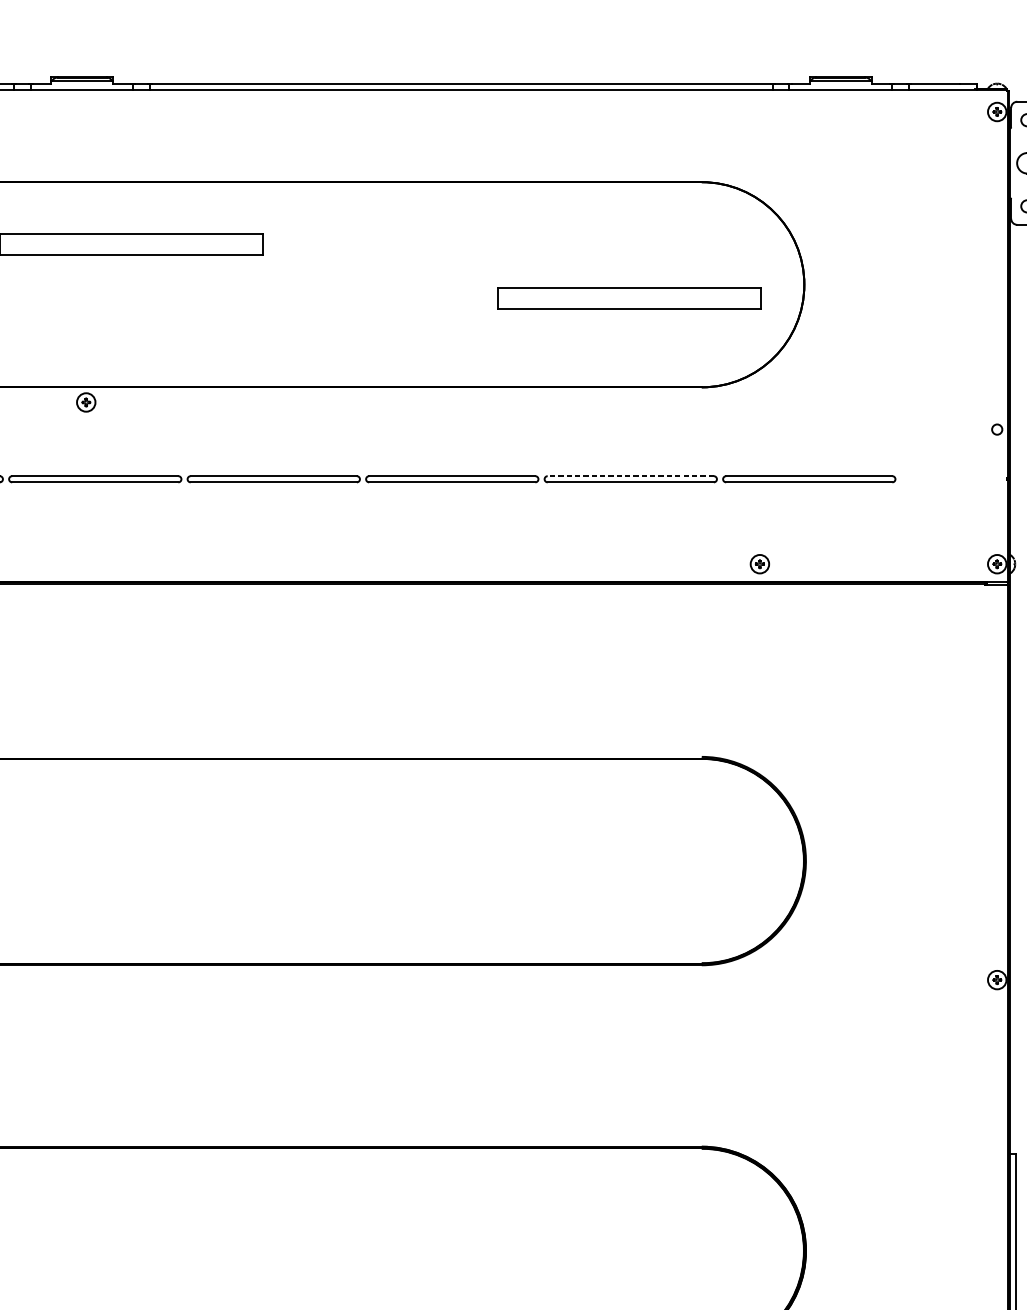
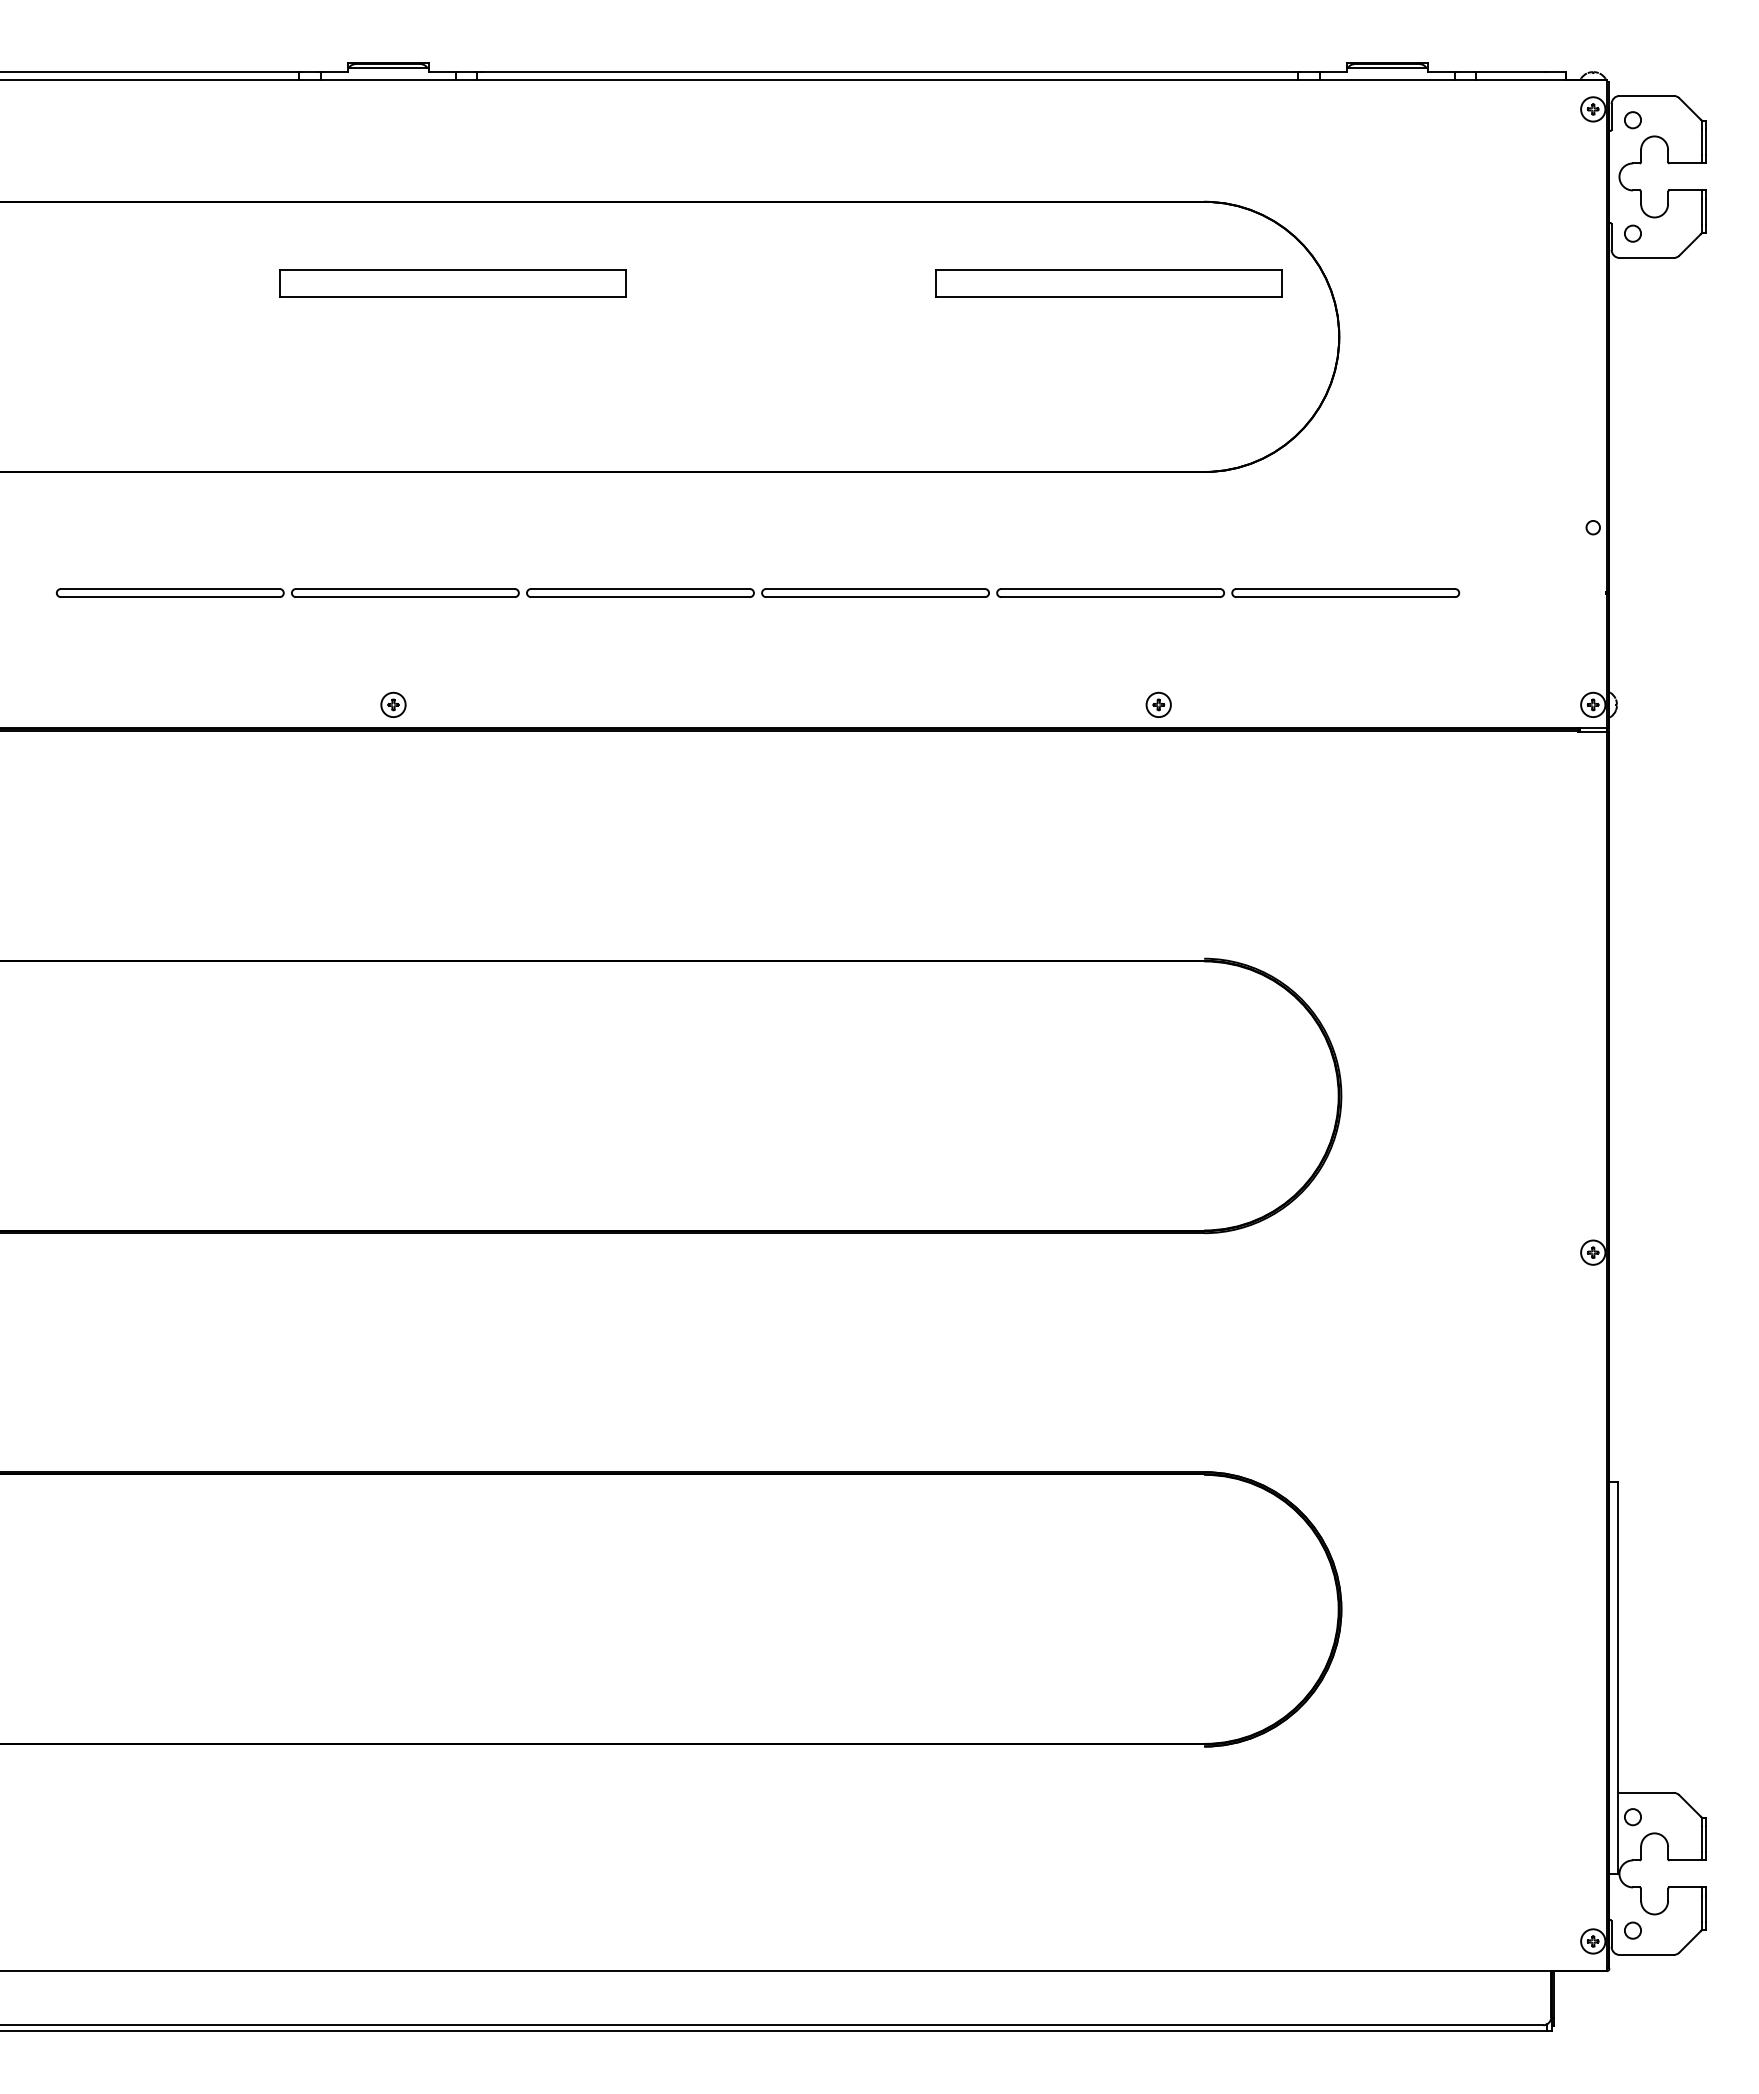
part: (629, 298) -> (1108, 283), moved
part: (86, 402) -> (393, 704), moved
line: (630, 476) -> (1110, 589), dashed -> solid
part: (759, 563) -> (1158, 704), moved

